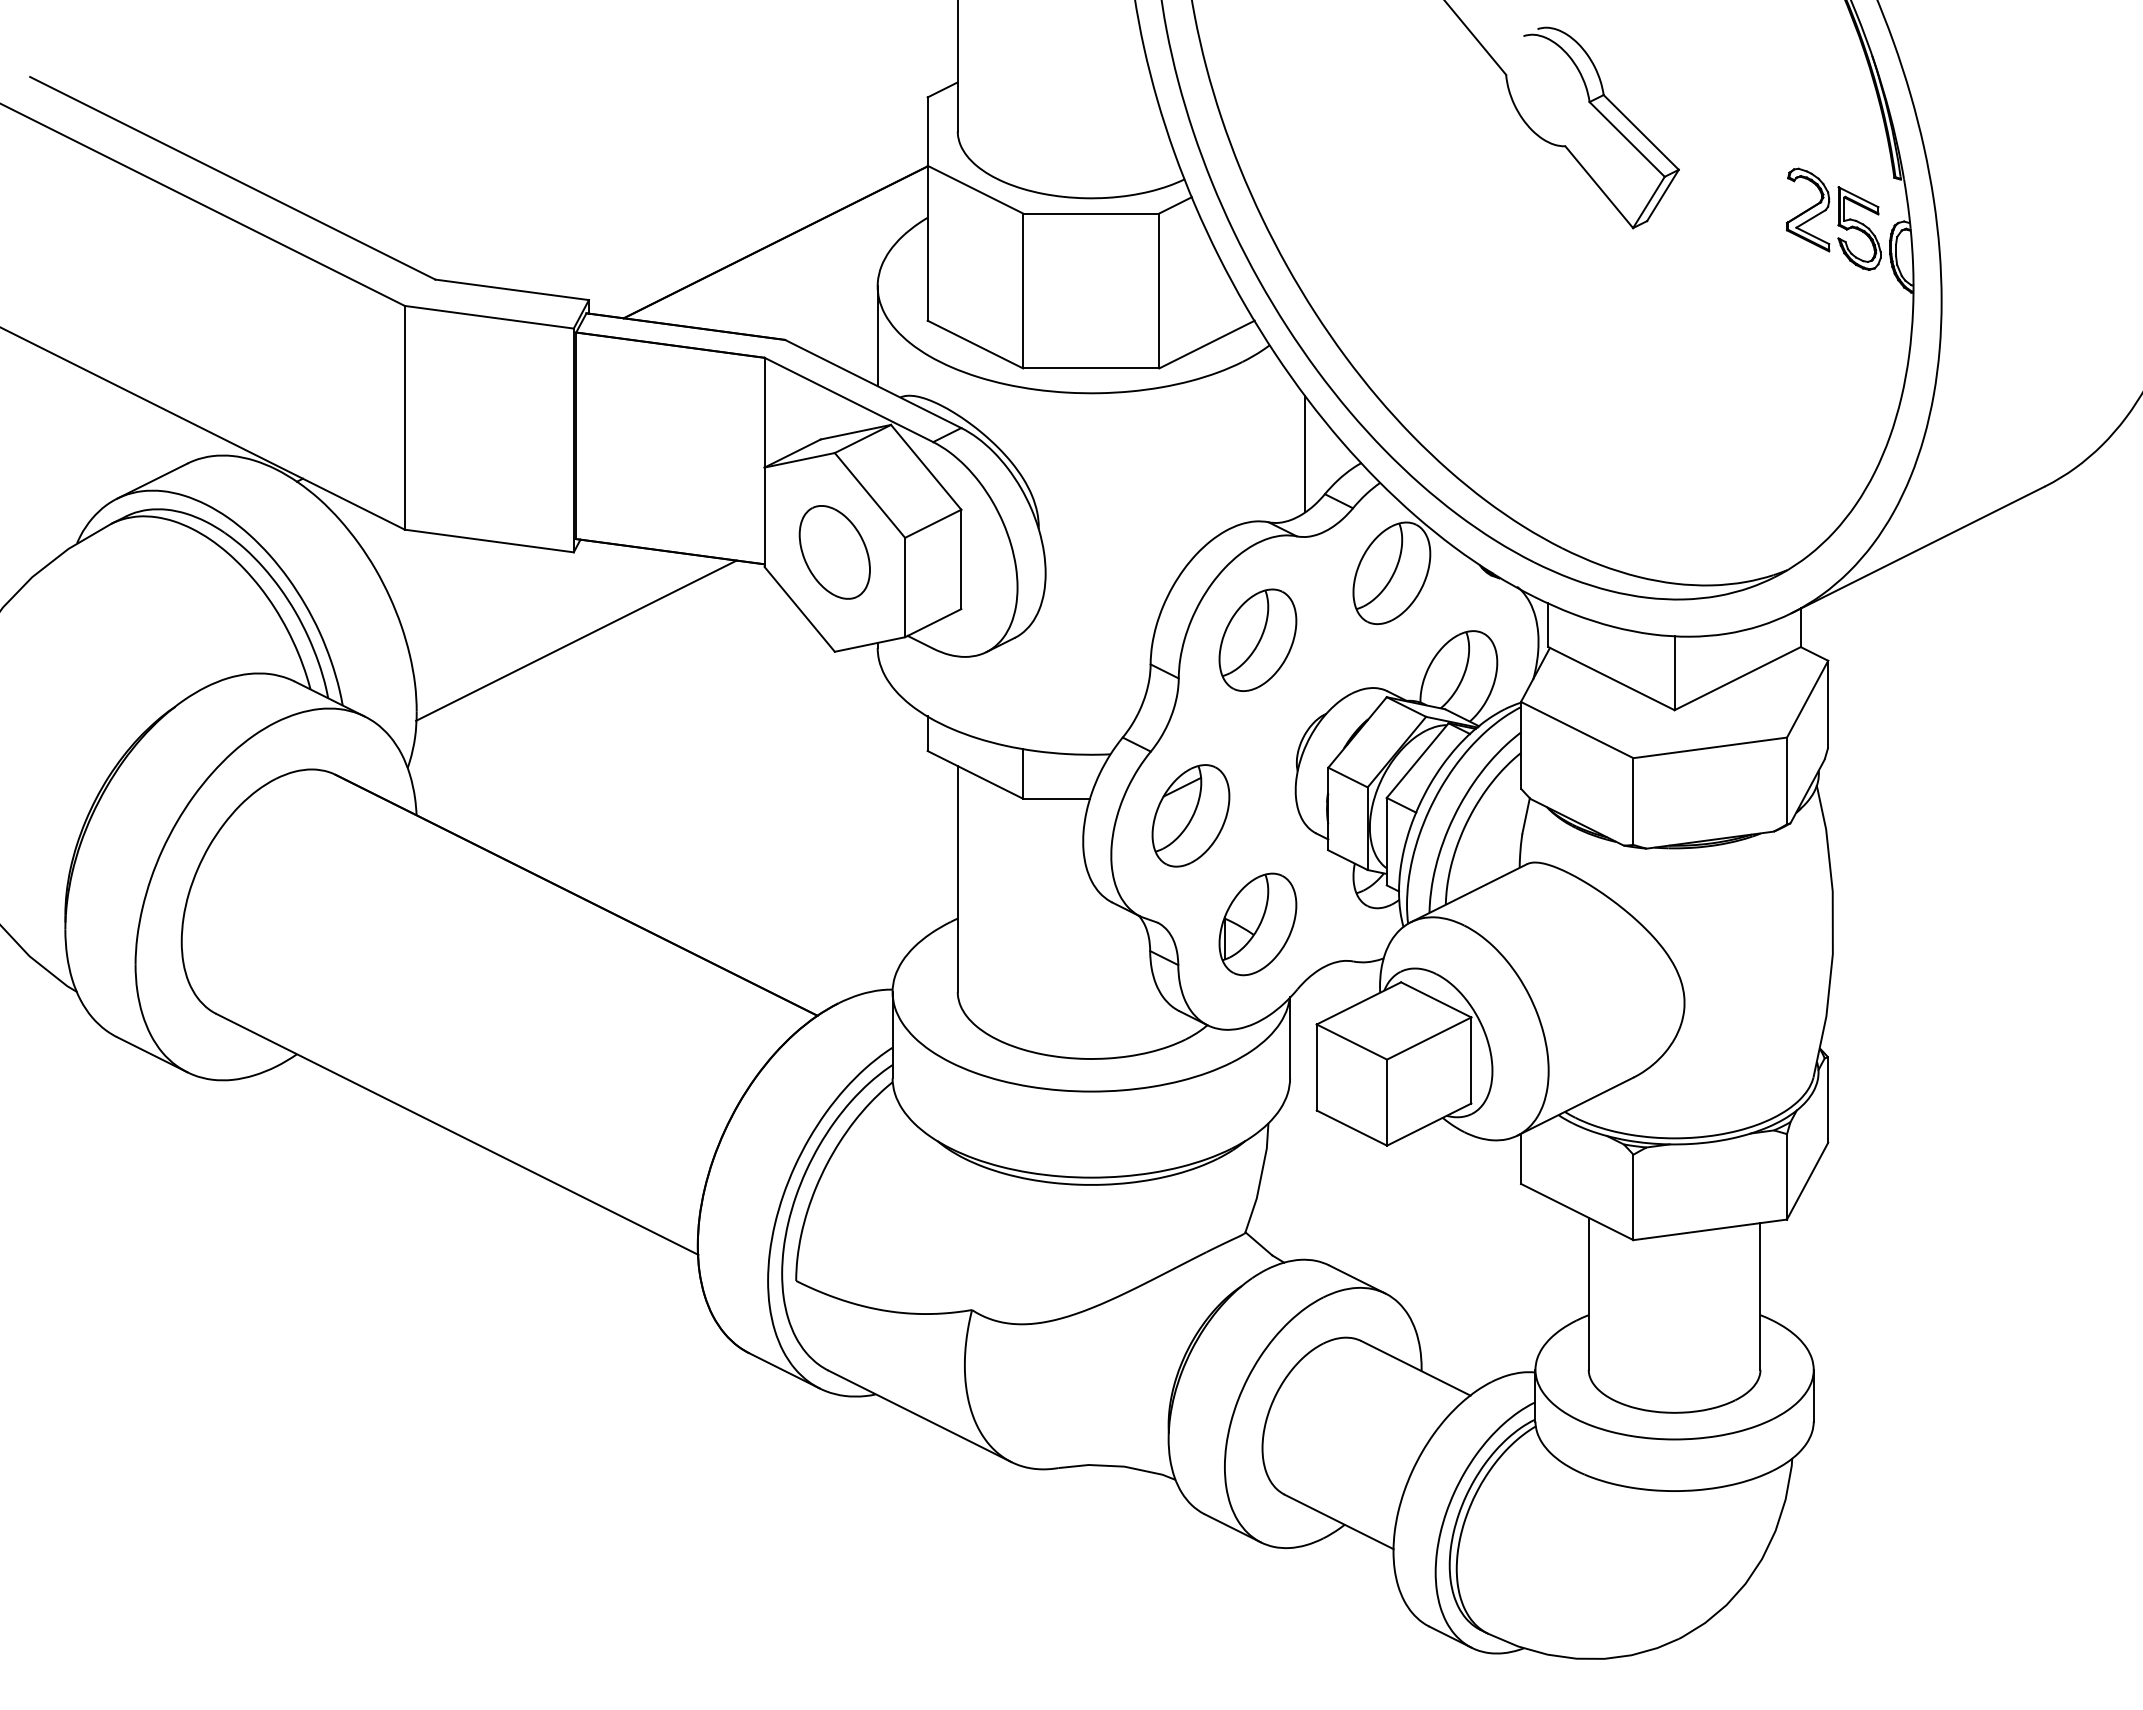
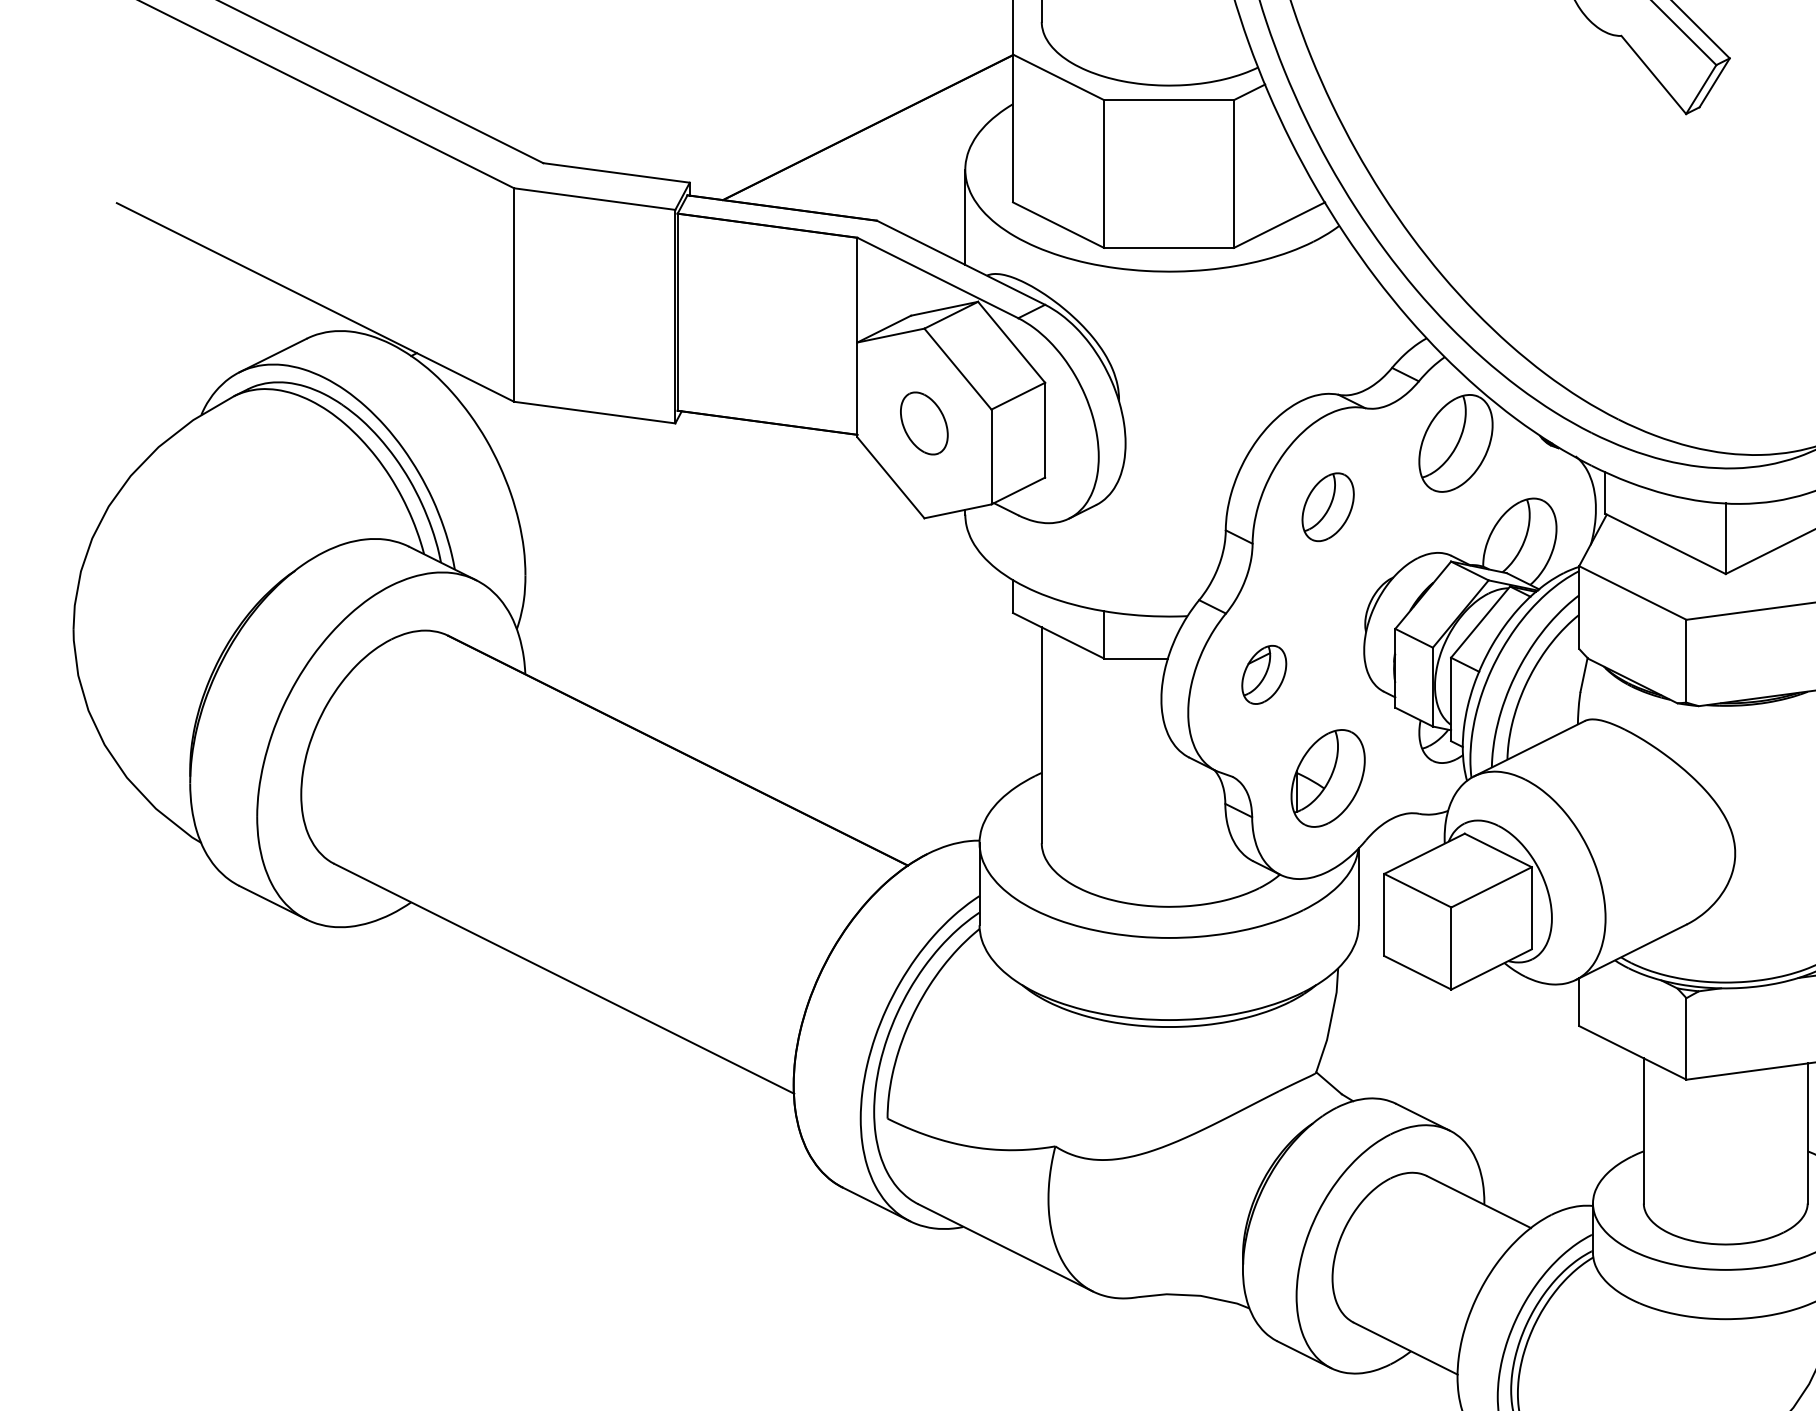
line: (1305, 453) -> (1373, 329), removed
part: (834, 552) -> (924, 423), size x0.7
part: (1257, 639) -> (1327, 506), size x0.7
line: (576, 640) -> (677, 507), removed
part: (1190, 815) -> (1263, 674), size x0.6

